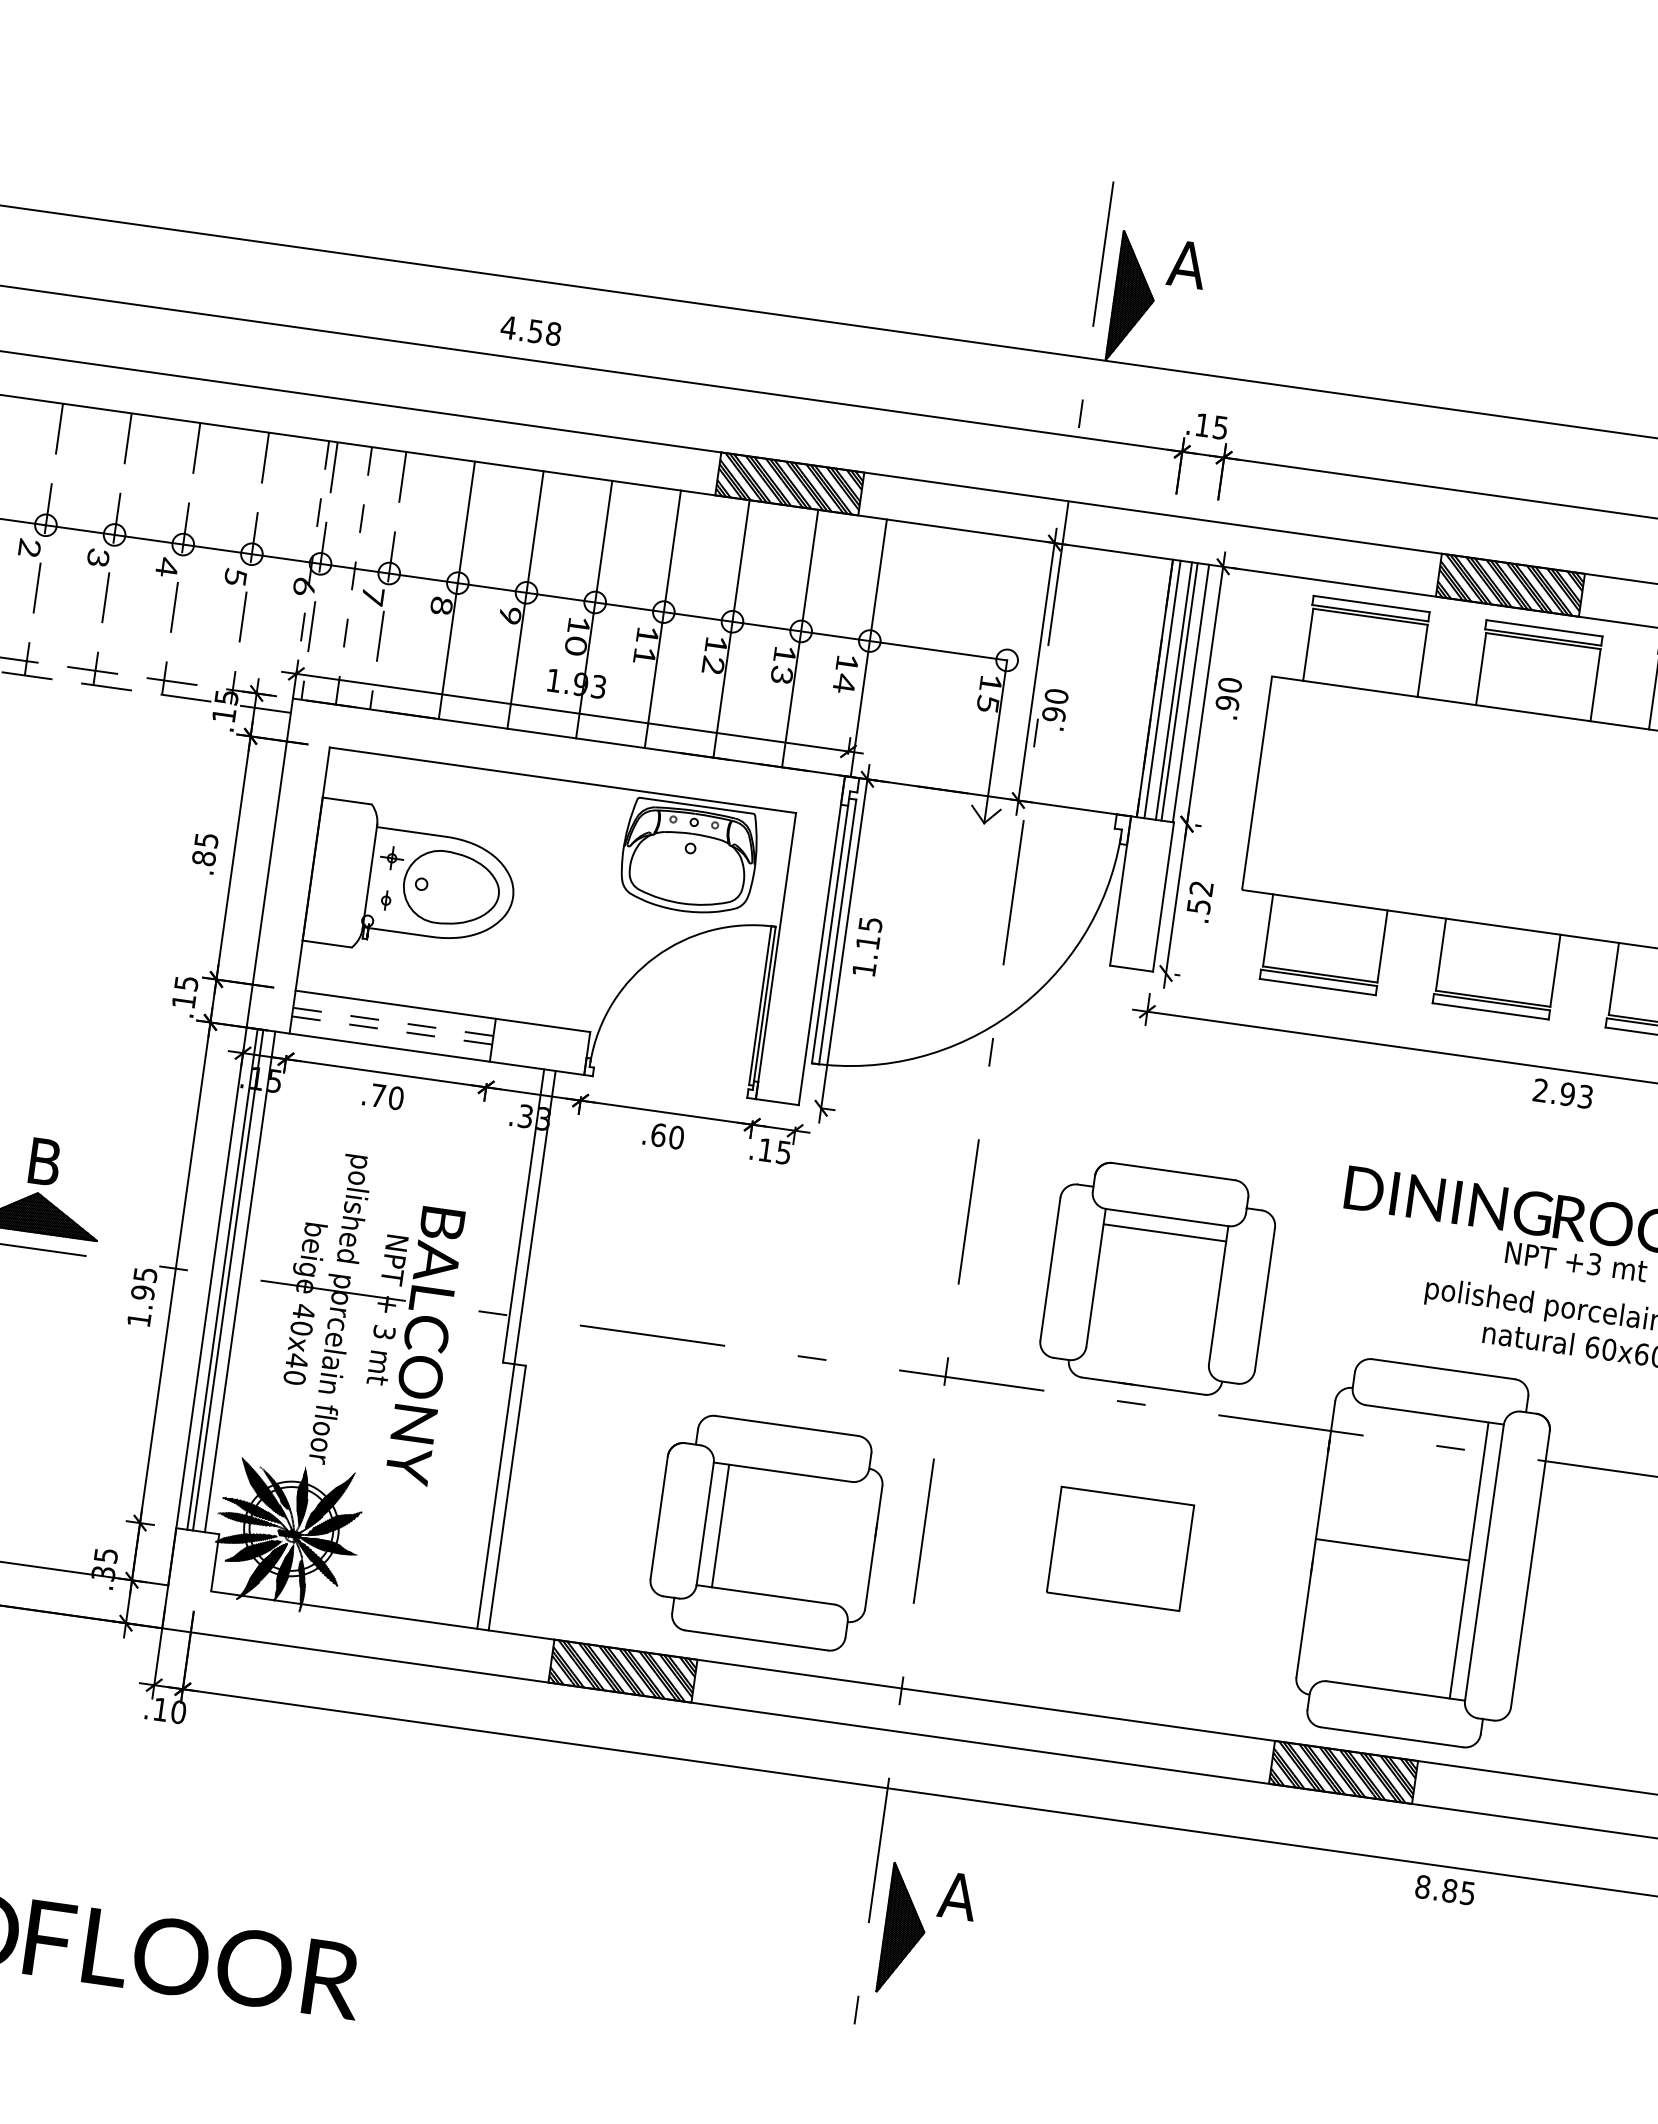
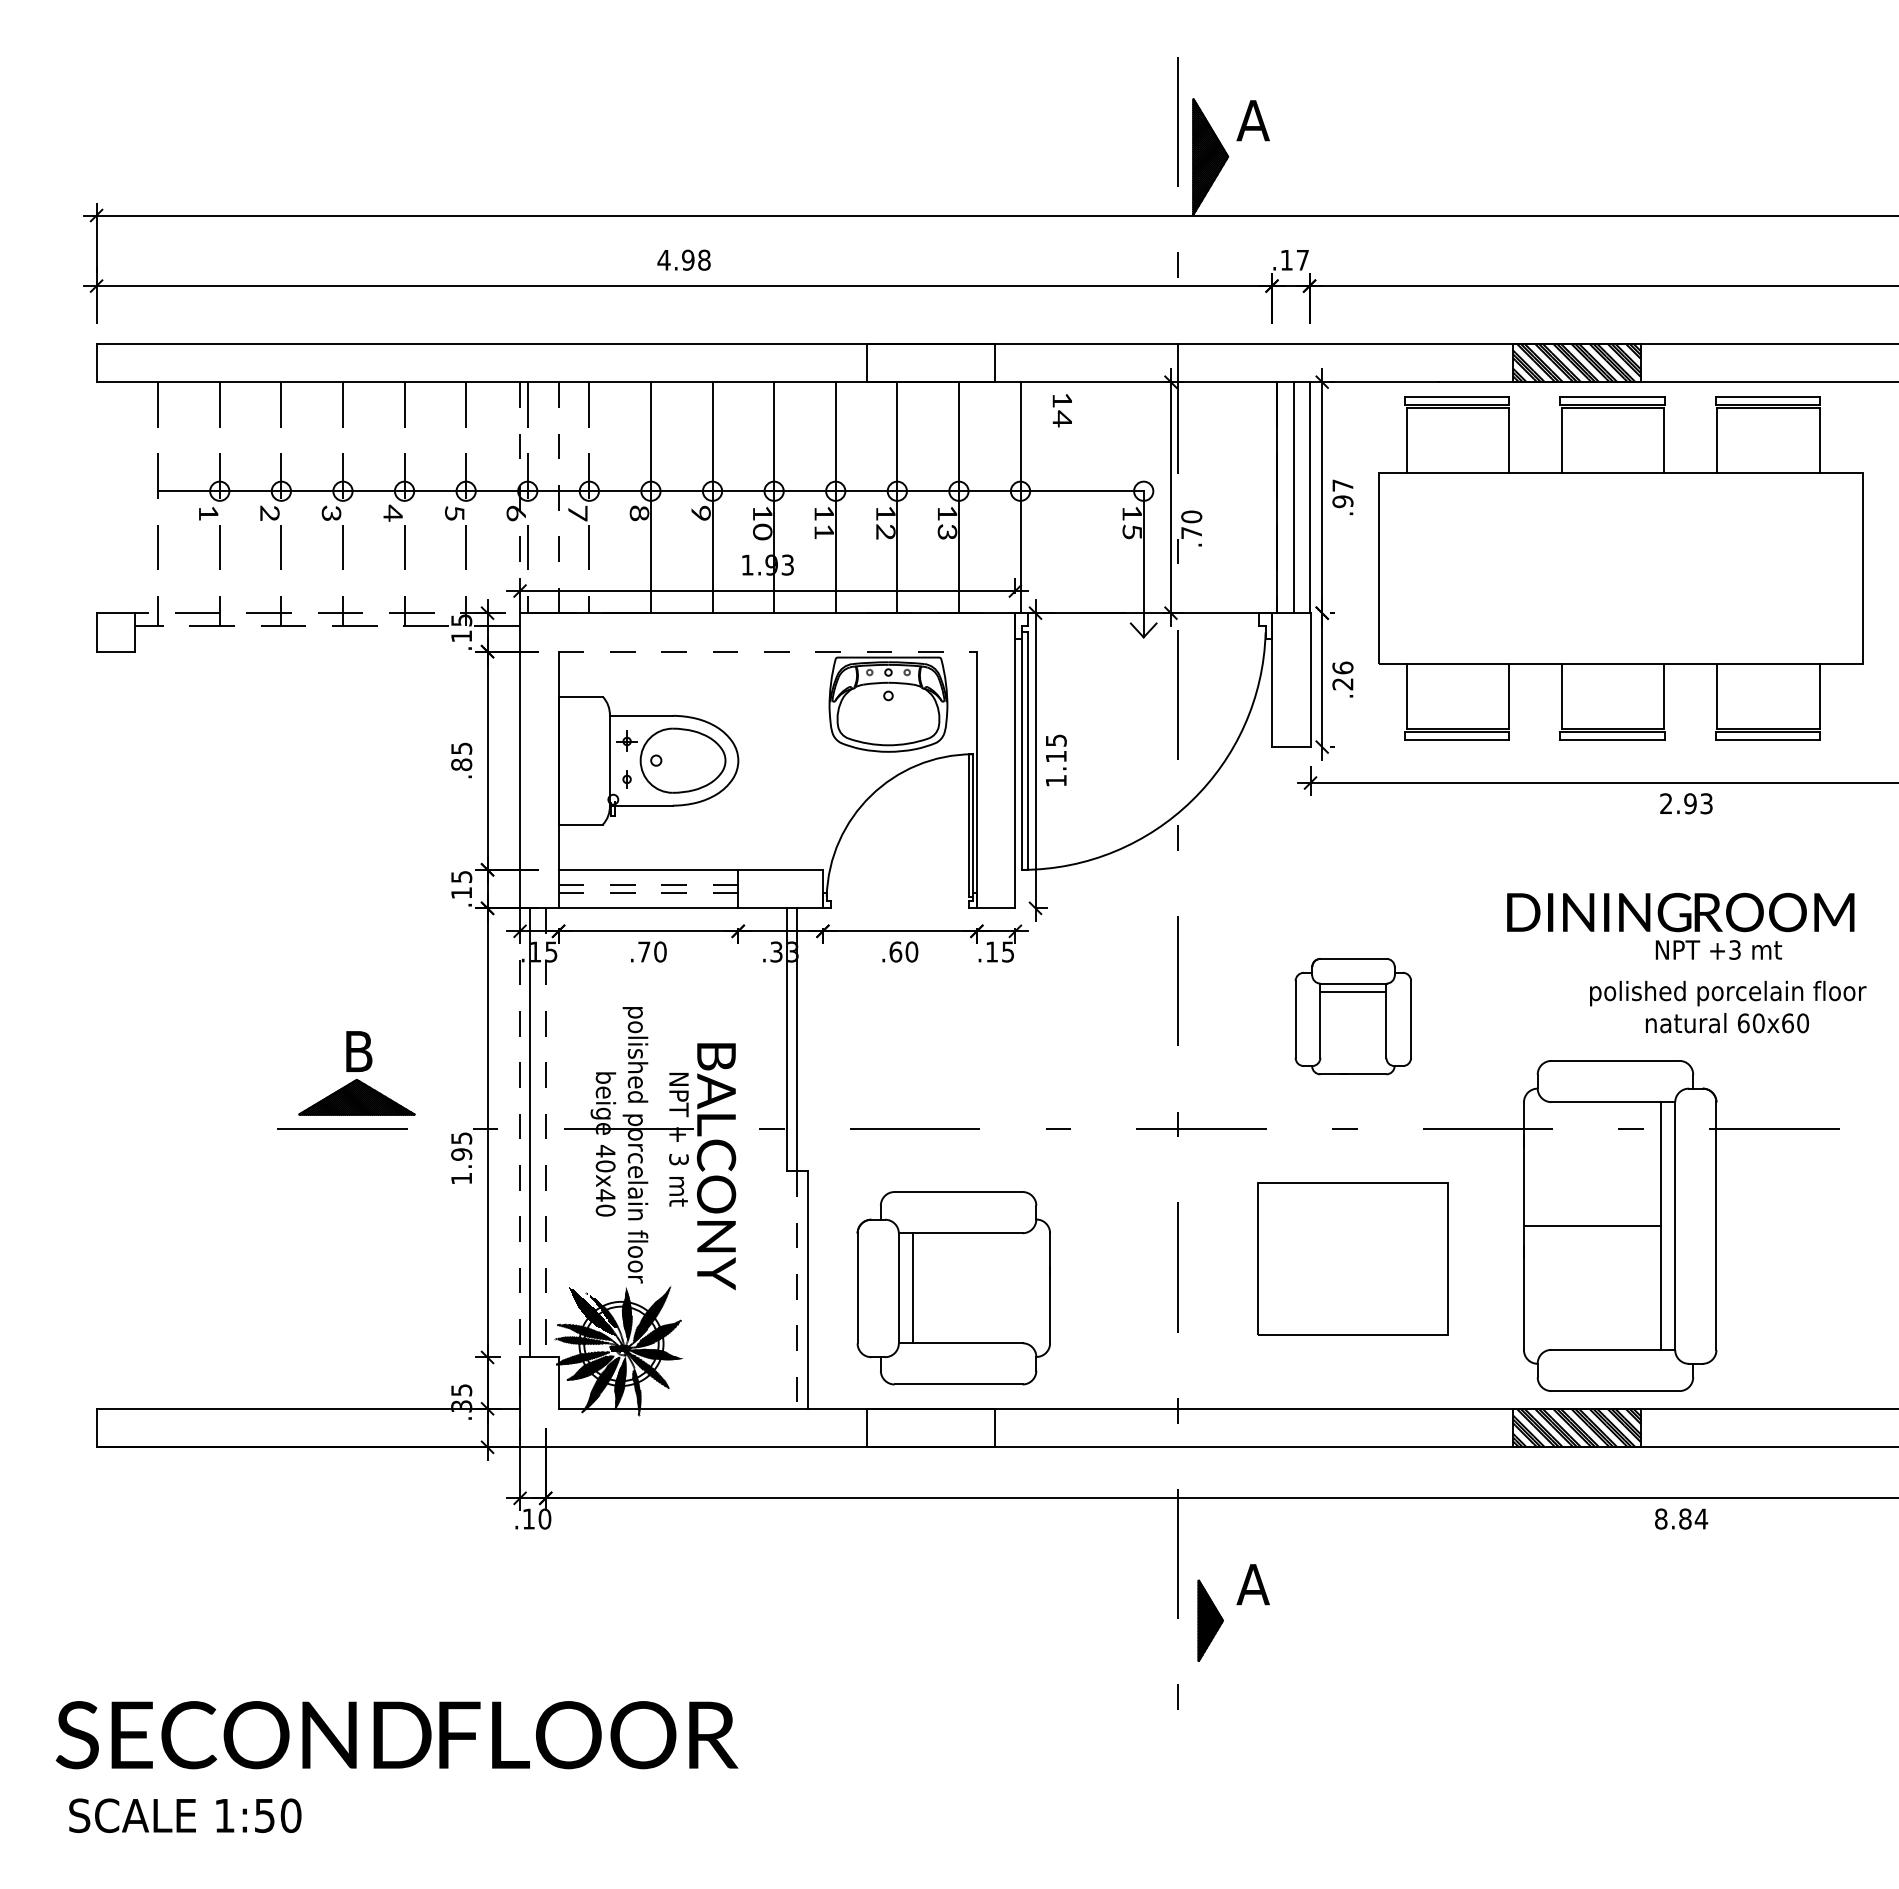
text: (536, 330) -> (688, 259), 4.58 -> 4.98
text: (1220, 428) -> (1302, 260), .15 -> .17
hatch: (789, 483) -> (930, 362), removed
text: (844, 674) -> (1061, 410), moved
text: (1229, 685) -> (1342, 485), .90 -> .97
line: (1163, 689) -> (1284, 497), removed
line: (1179, 691) -> (1299, 497), removed
text: (1053, 713) -> (1191, 532), .90 -> .70
line: (563, 780) -> (768, 651), solid -> dashed
text: (1199, 896) -> (1342, 675), .52 -> .26
part: (1158, 1278) -> (1353, 1016), size x0.6
line: (228, 1279) -> (535, 1132), removed
line: (239, 1281) -> (545, 1132), solid -> dashed
line: (207, 1307) -> (520, 1159), solid -> dashed
line: (496, 1497) -> (797, 1290), solid -> dashed
part: (766, 1532) -> (953, 1288), moved
part: (1120, 1548) -> (1353, 1258), size x1.6
hatch: (622, 1670) -> (930, 1427), removed
text: (1467, 1892) -> (1701, 1518), 8.85 -> 8.84
part: (904, 1929) -> (1210, 1620), size x0.7

